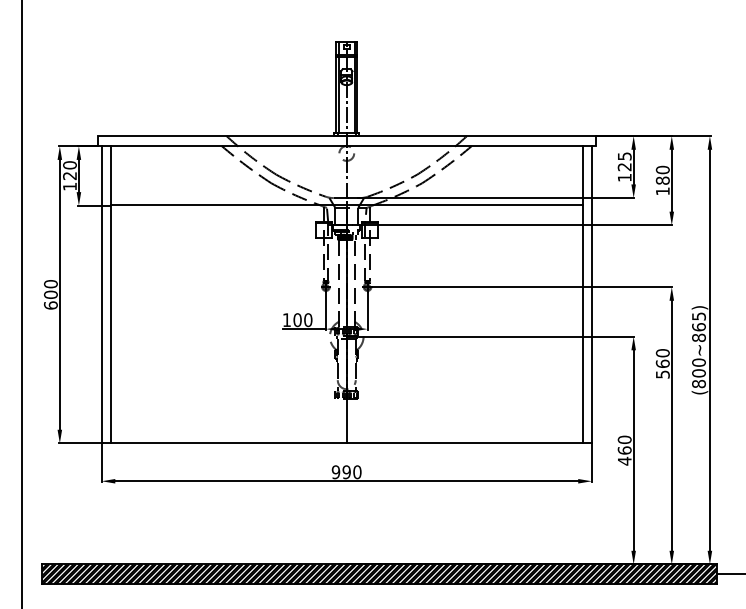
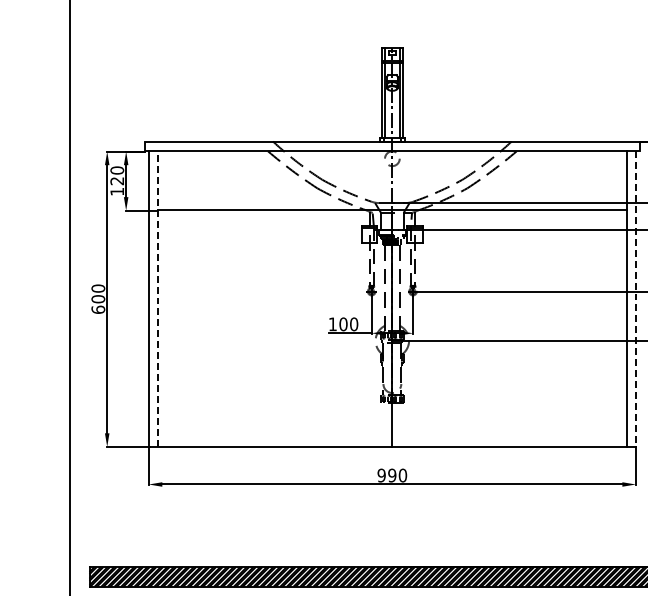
line: (110, 294) -> (157, 298), solid -> dashed
line: (591, 294) -> (635, 298), solid -> dashed

